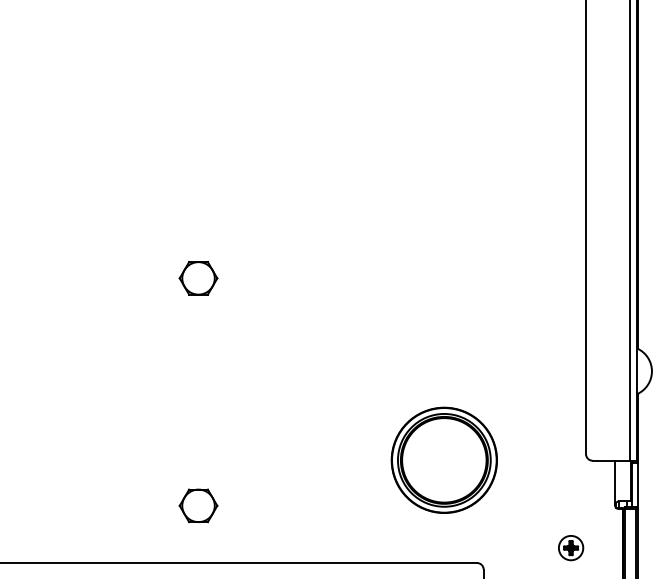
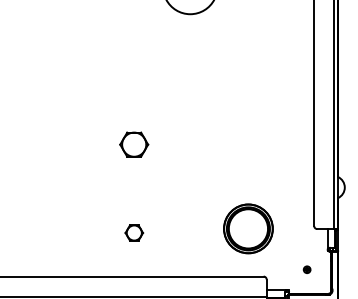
part: (198, 276) -> (134, 143), size x1.6
part: (198, 504) -> (134, 232), moved
part: (569, 547) -> (306, 269), size x0.6

